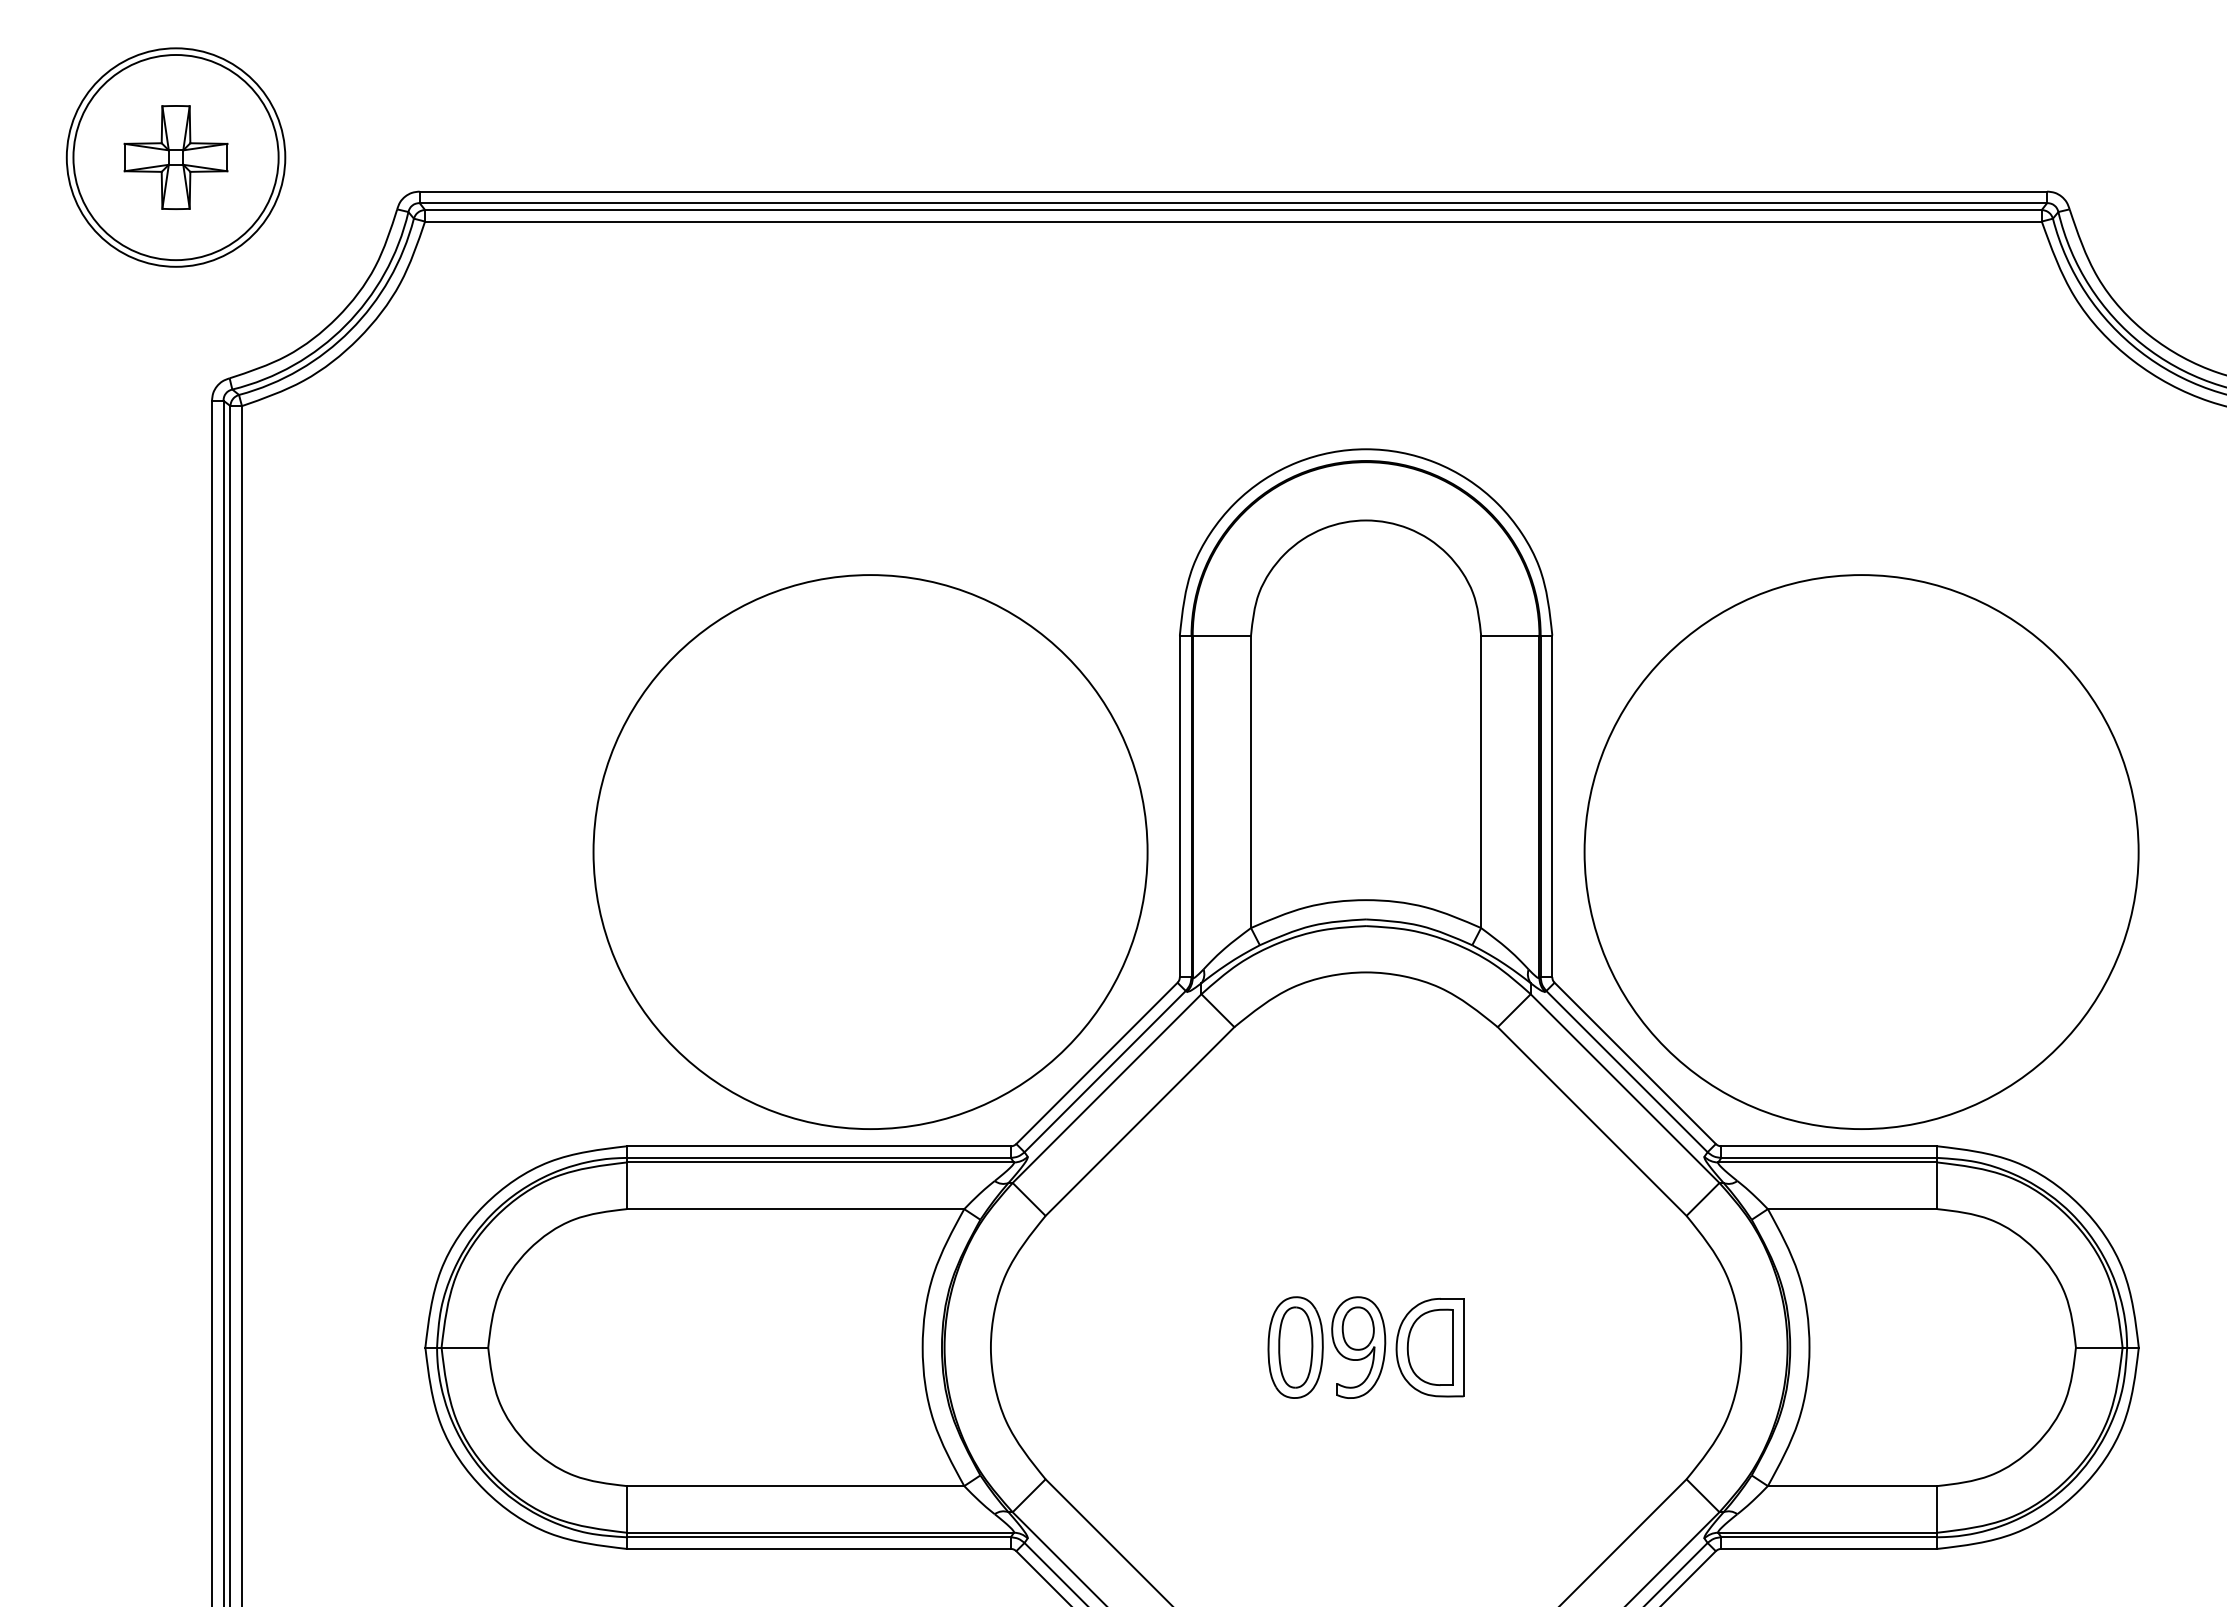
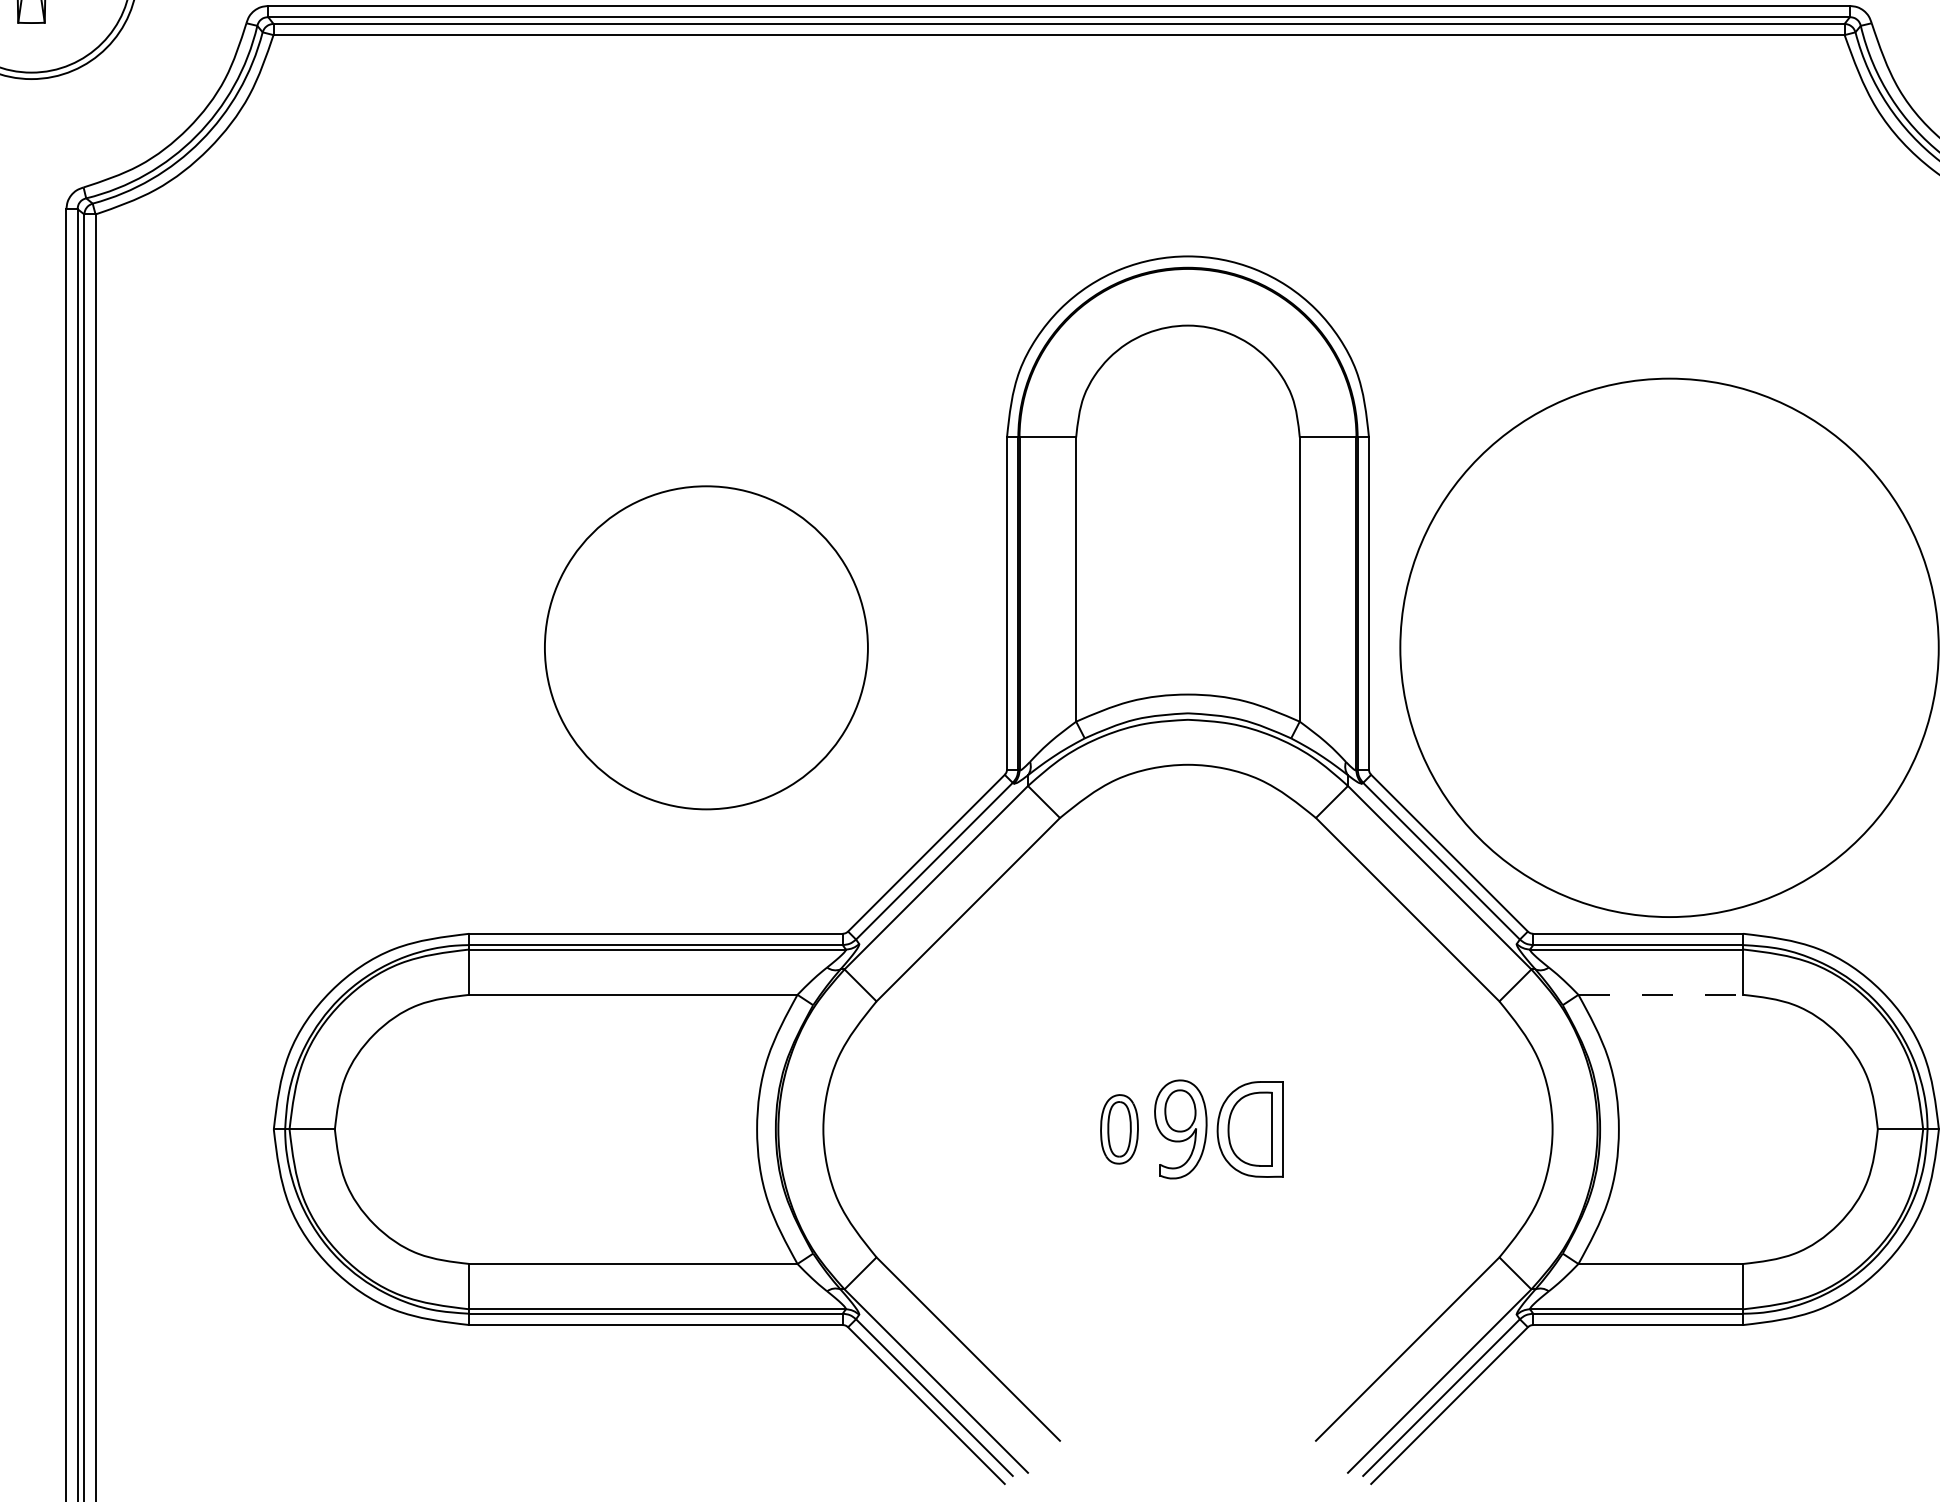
circle: (870, 851) -> (706, 647), size x0.6
line: (1852, 1209) -> (1660, 995), solid -> dashed
part: (1295, 1347) -> (1119, 1129), size x0.7

